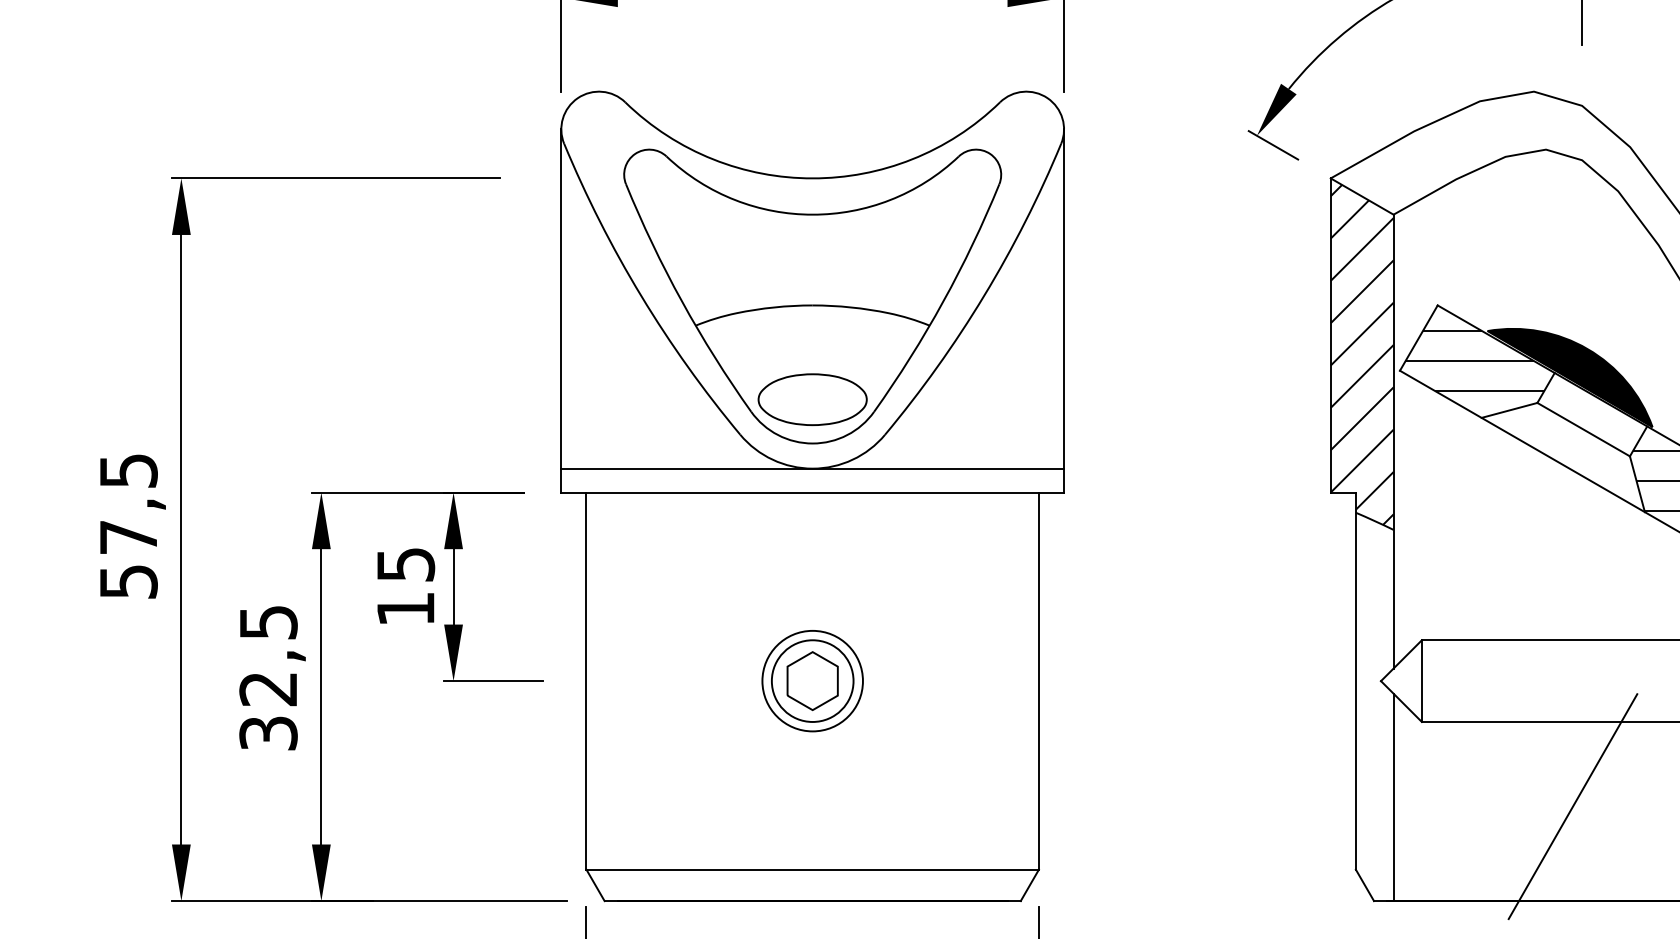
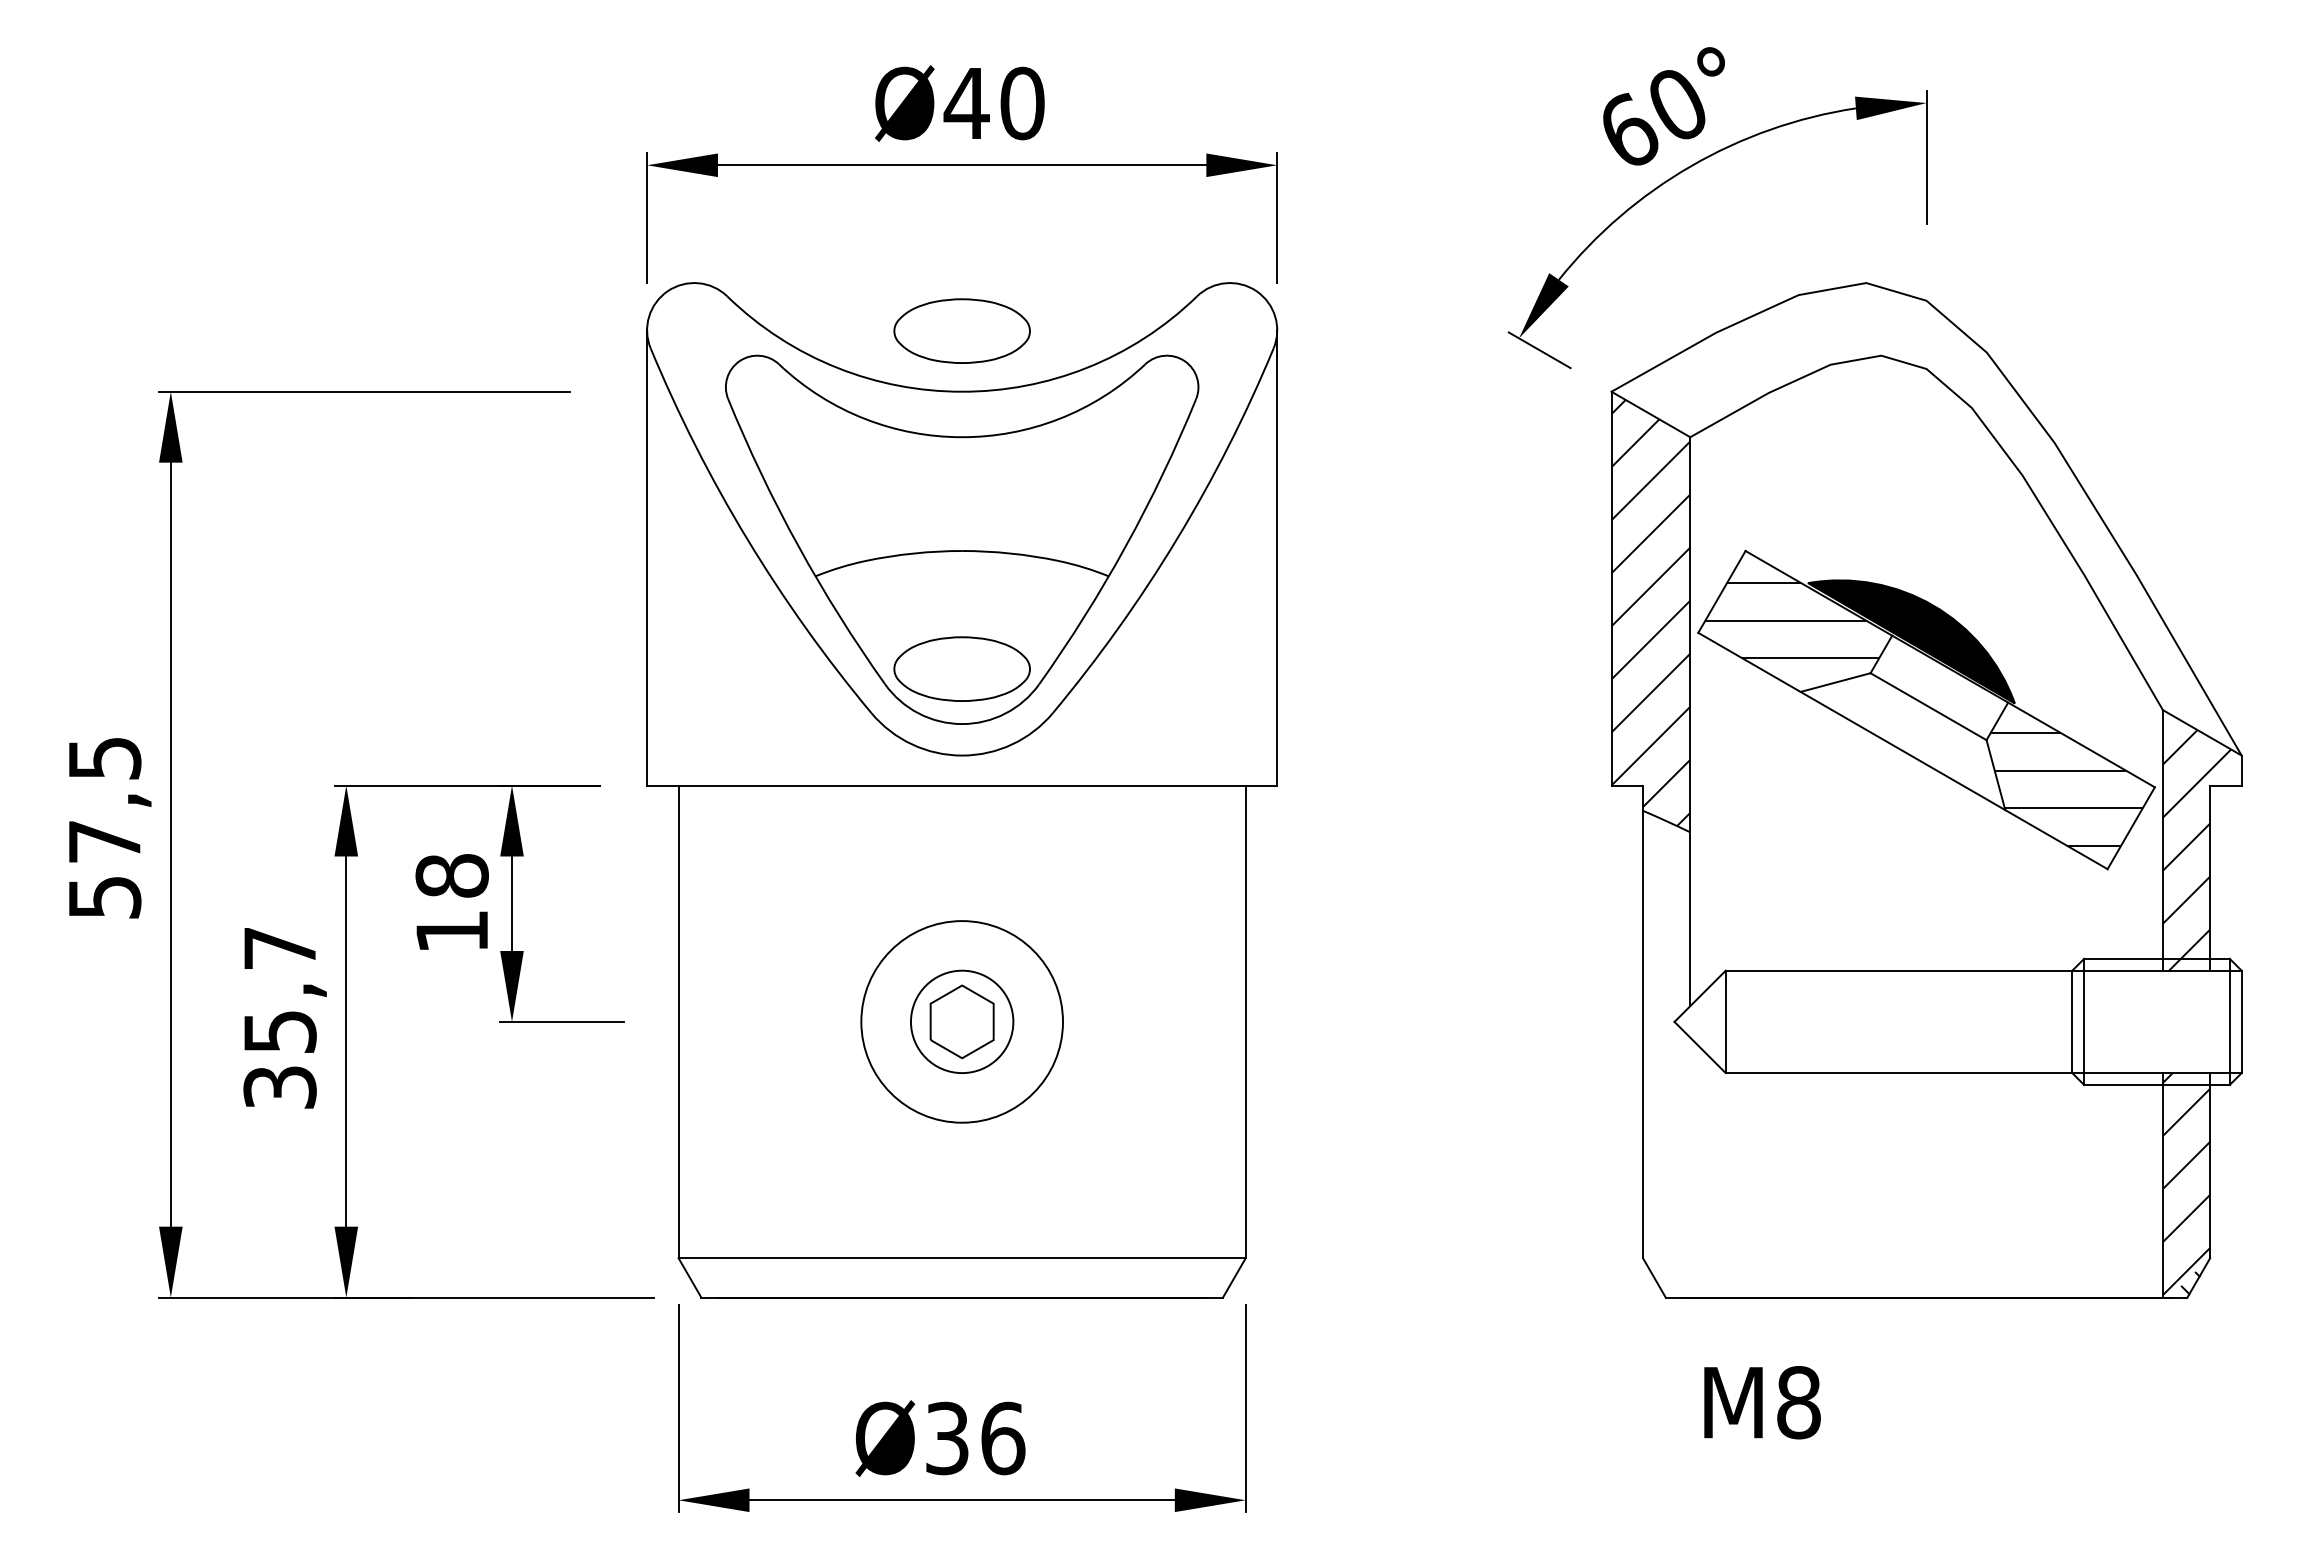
part: (812, 129) -> (961, 330), added
line: (812, 468) -> (962, 755), removed
text: (405, 564) -> (451, 875), 15 -> 18
text: (268, 656) -> (279, 990), 32,5 -> 35,7
circle: (812, 680) -> (962, 1021), size x1.6
line: (1393, 797) -> (1690, 1167), removed
line: (1572, 806) -> (1914, 1179), removed

